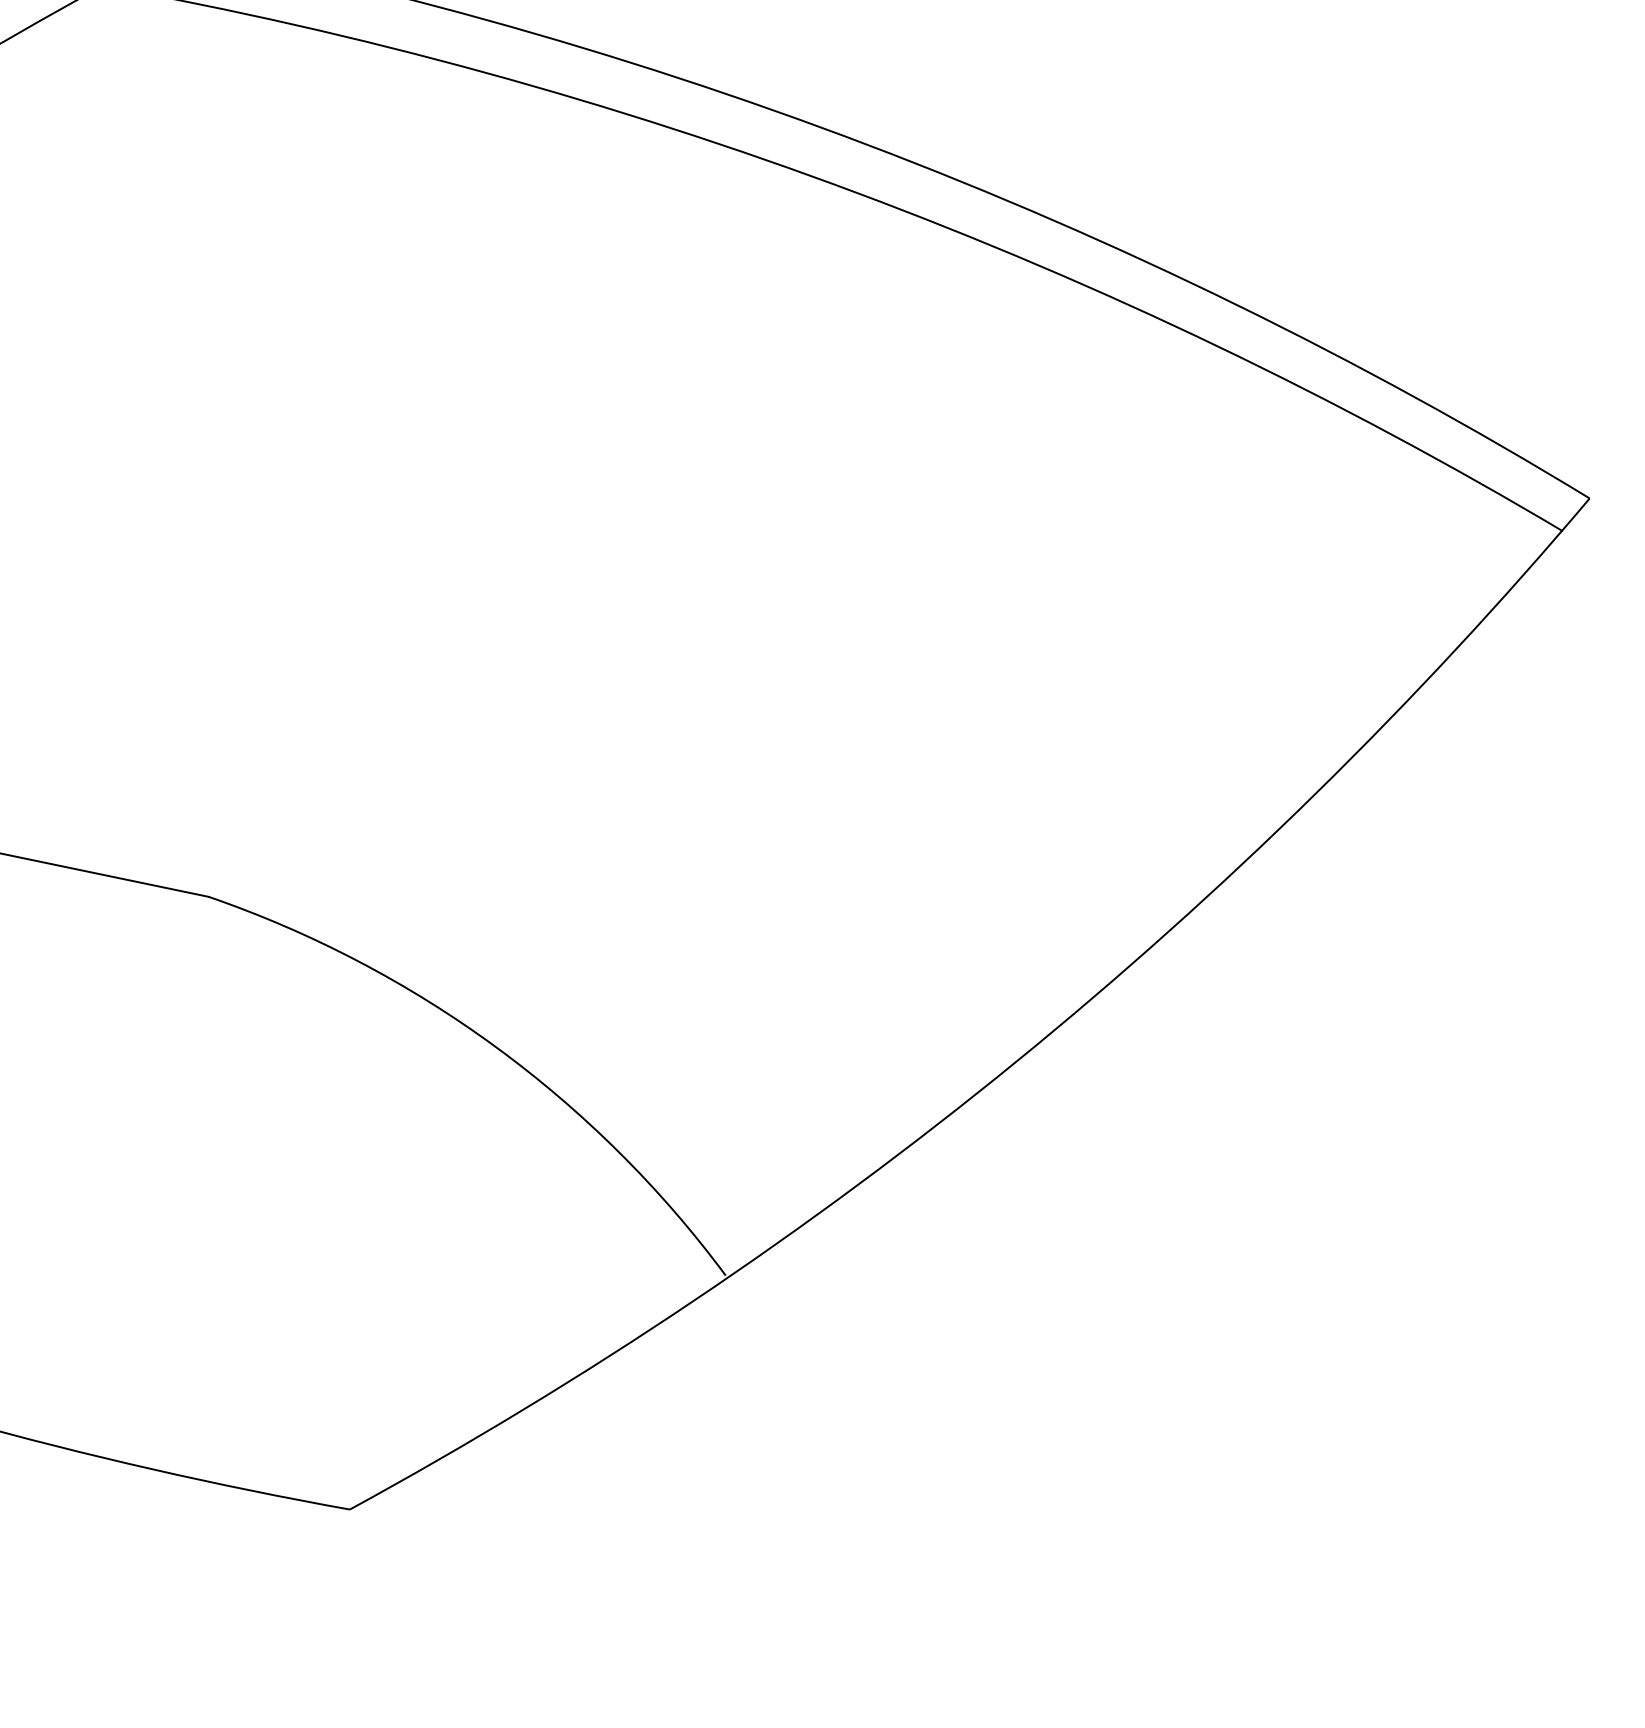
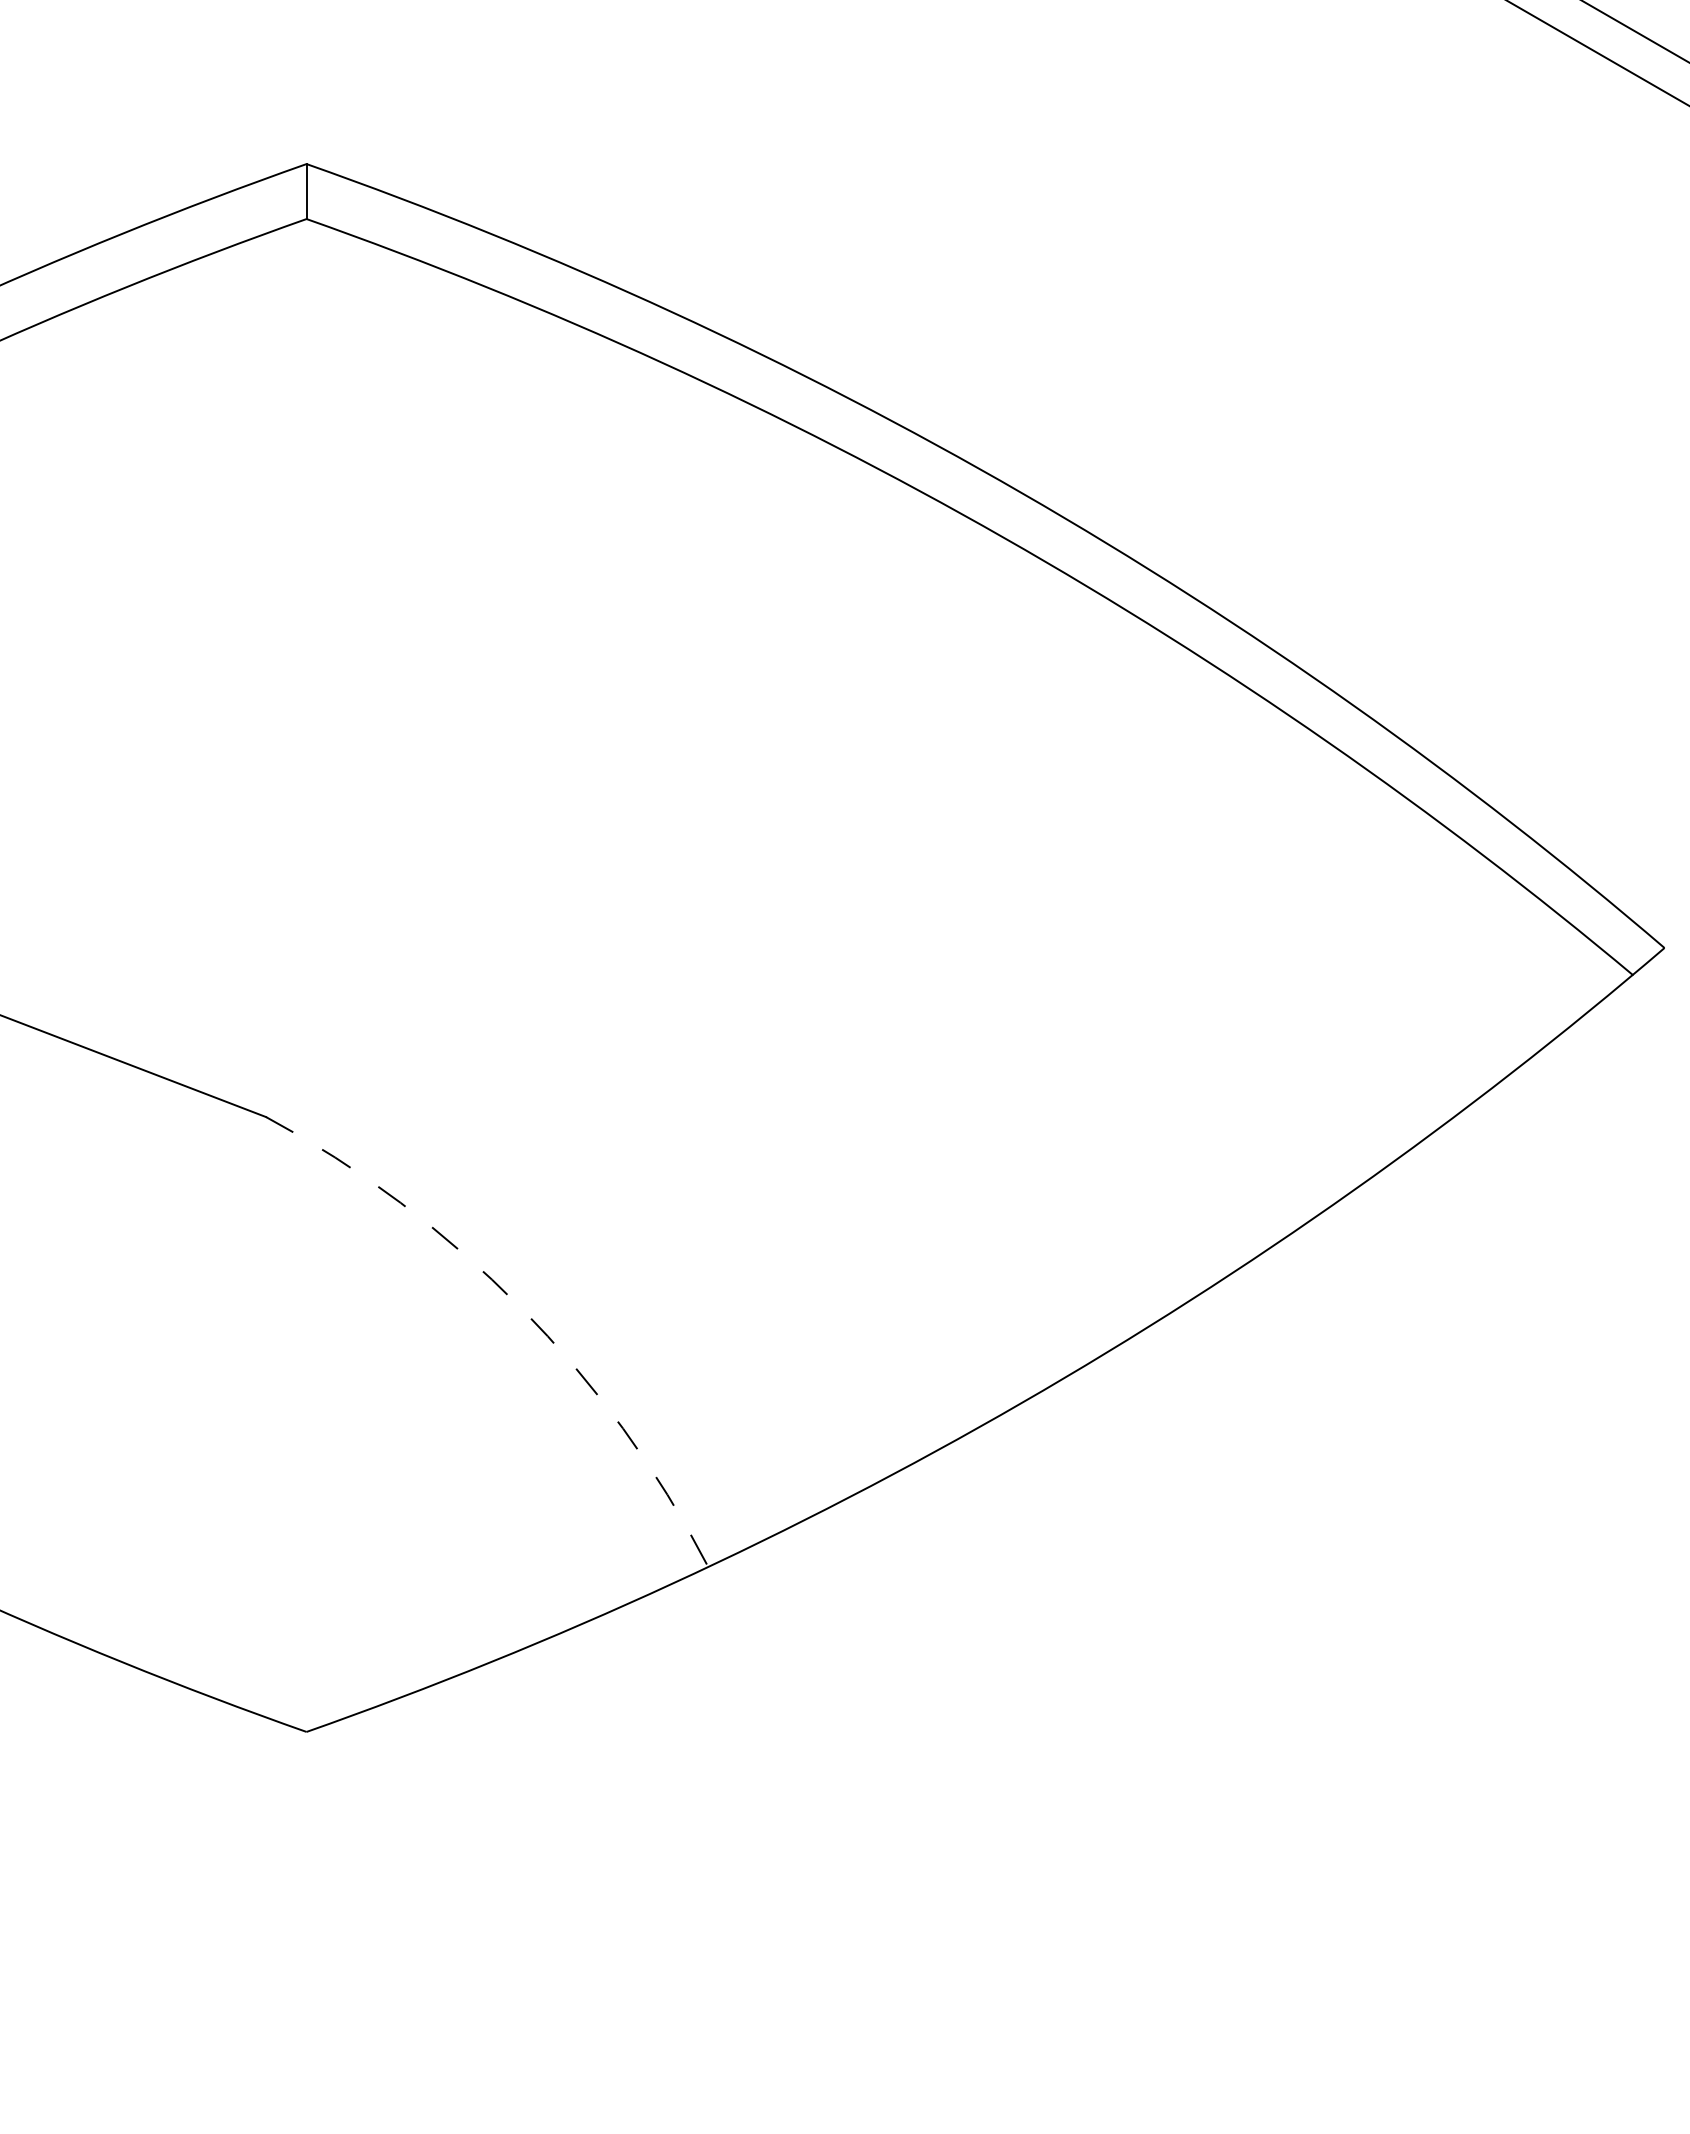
arc: (496, 1047) -> (520, 1307), solid -> dashed

